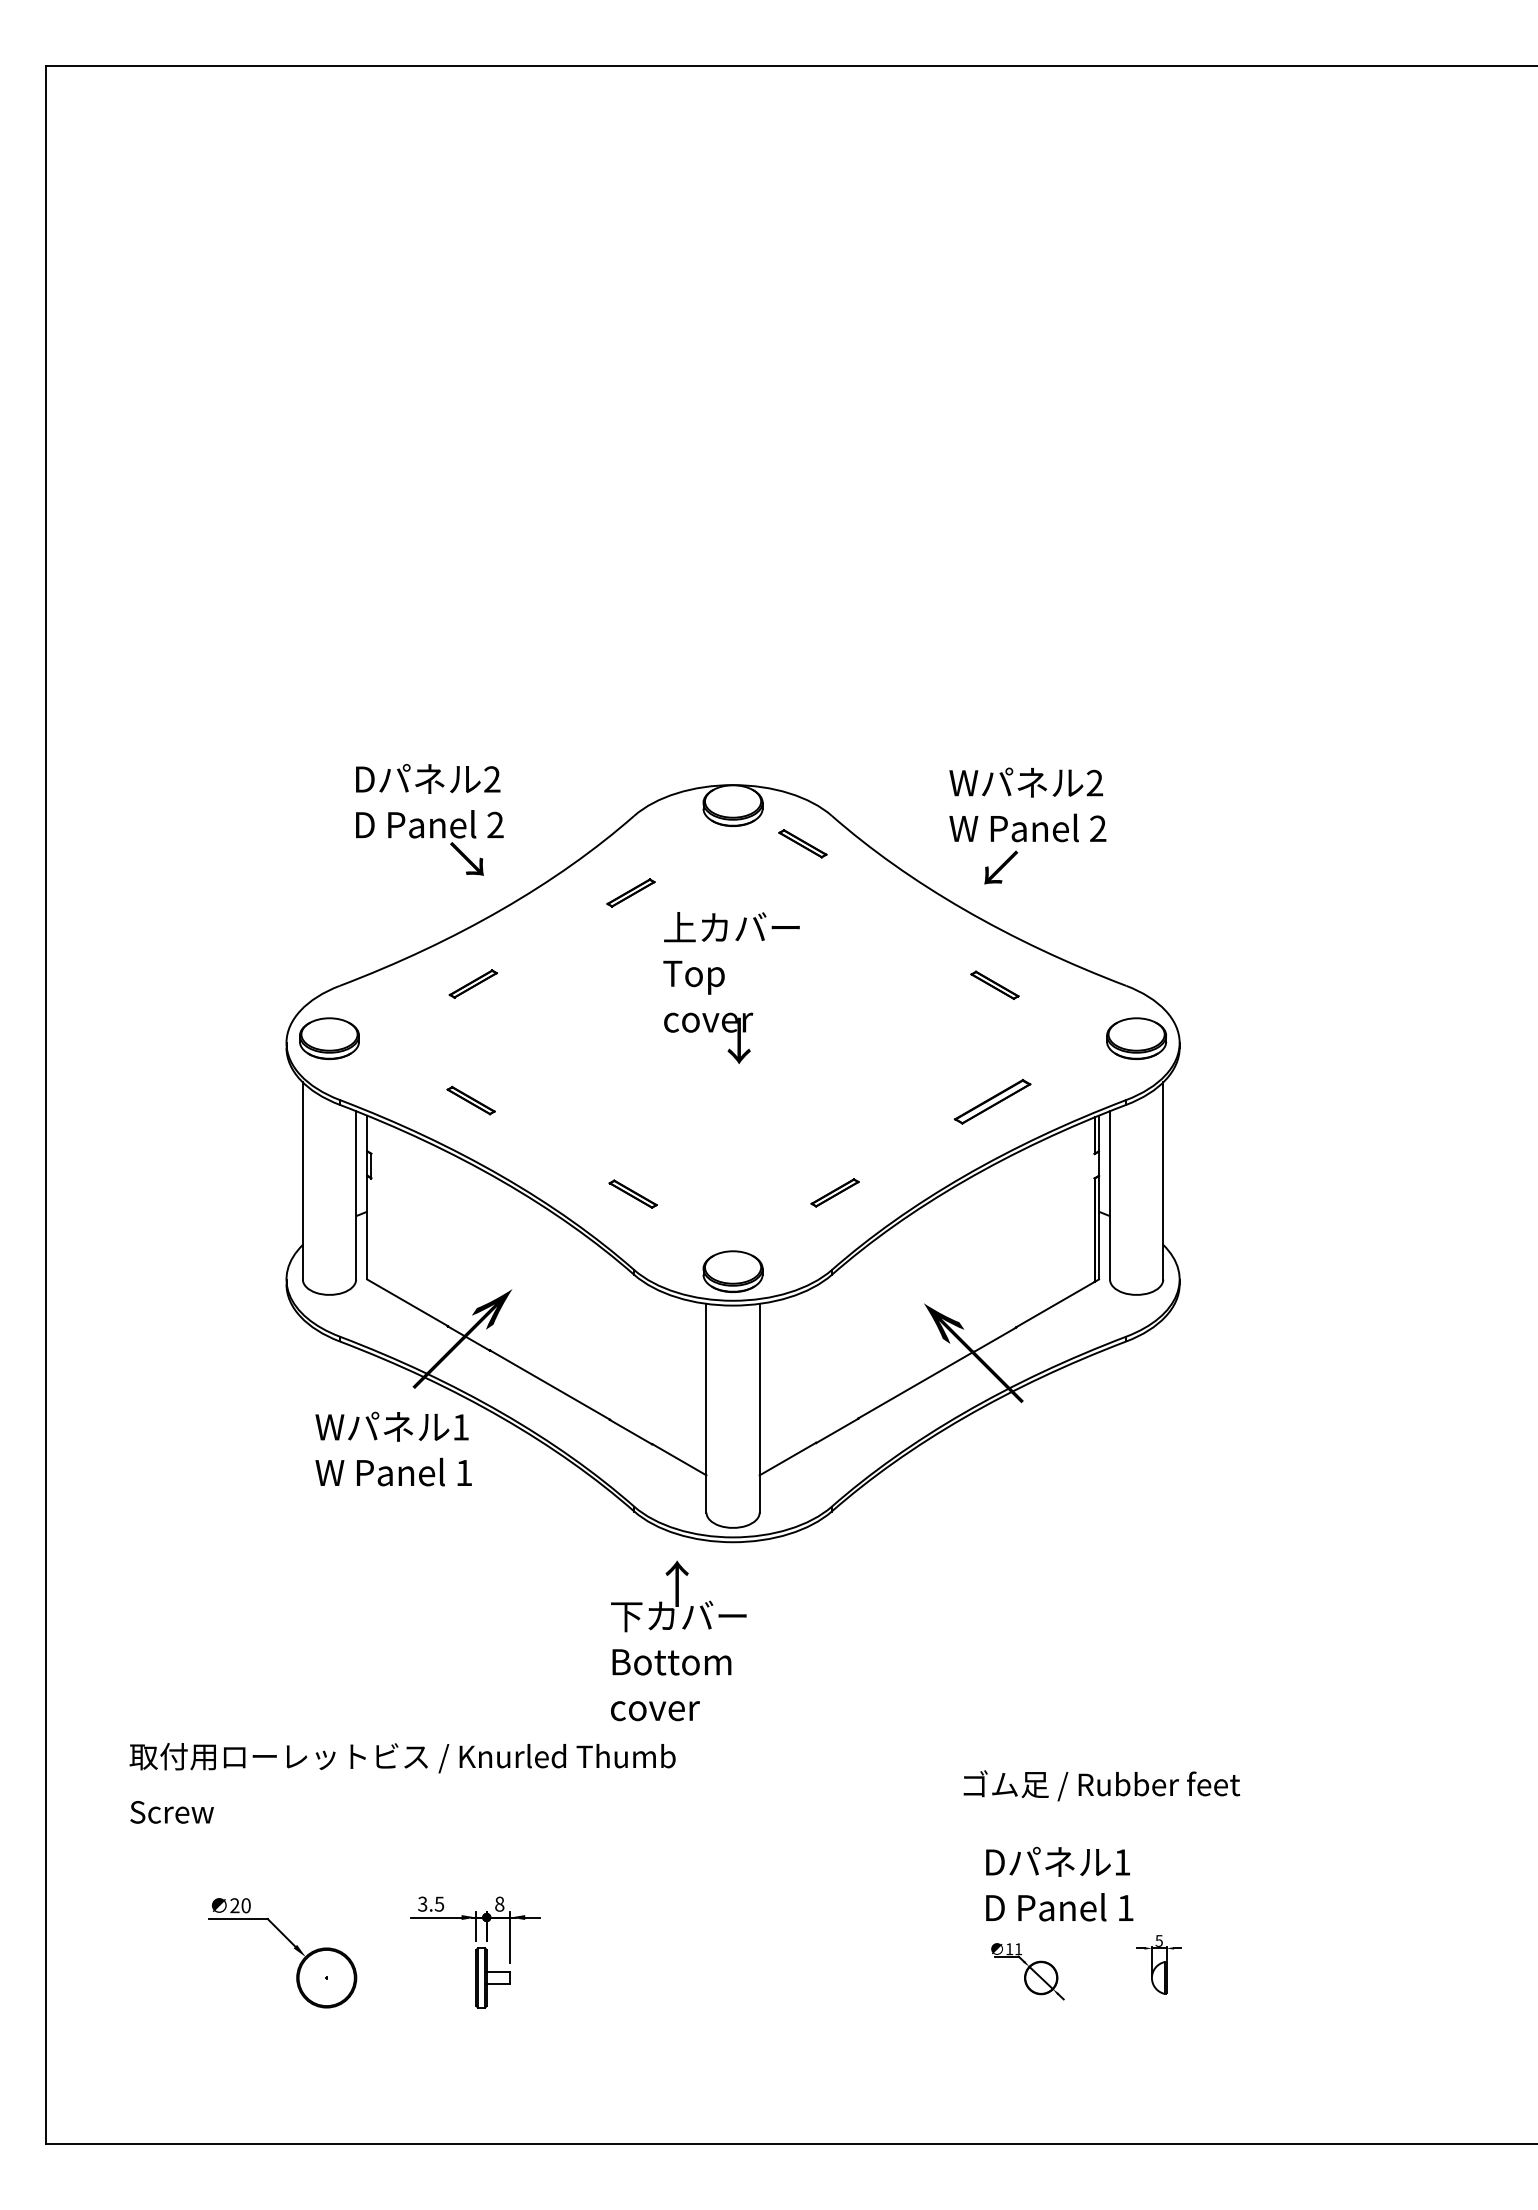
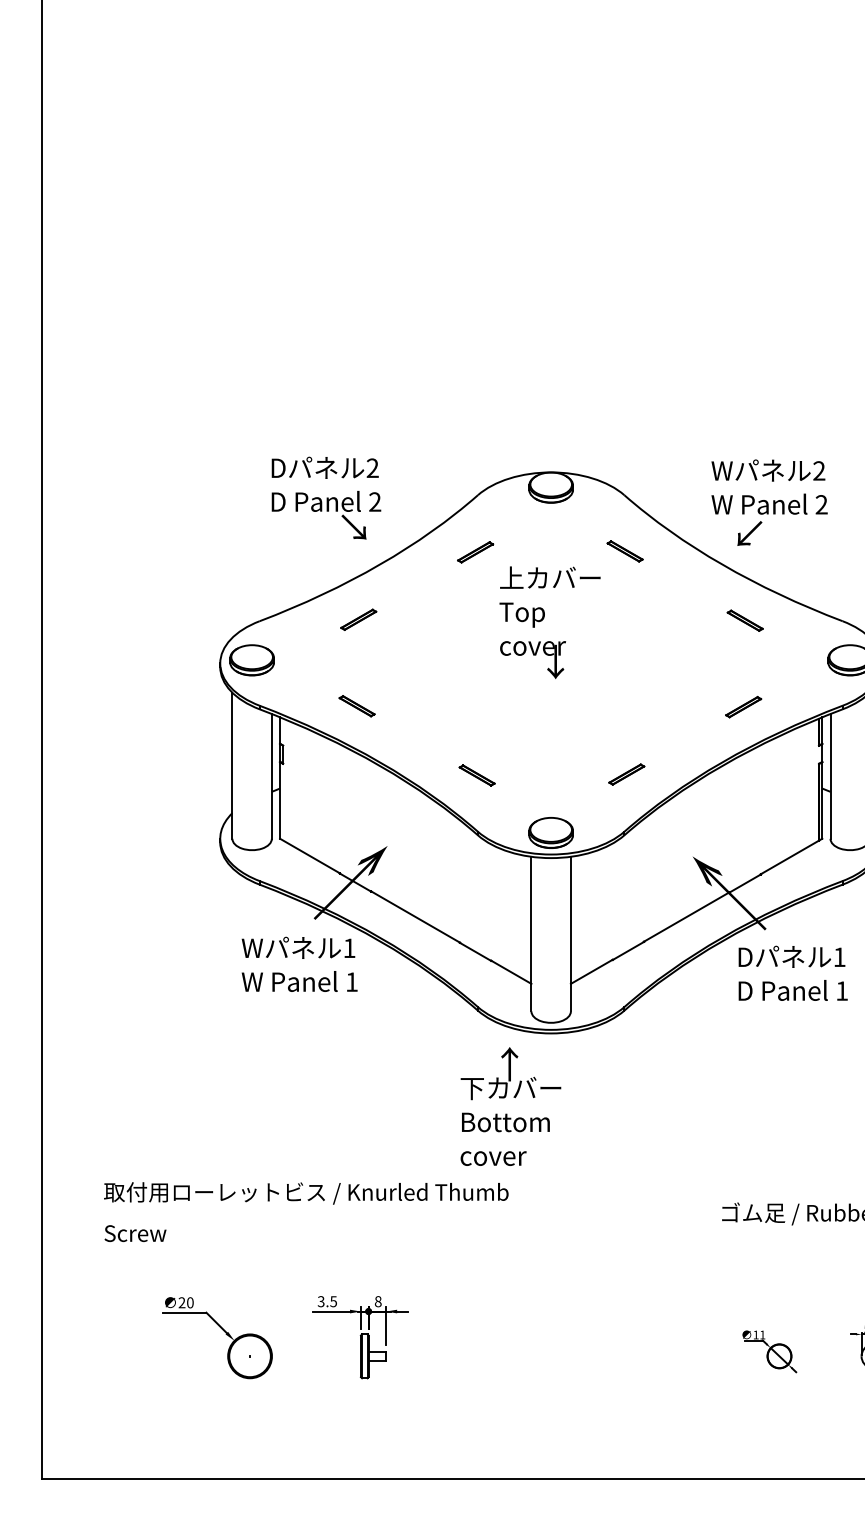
part: (802, 843) -> (624, 551), moved
part: (992, 1101) -> (743, 706), size x0.62
text: (1059, 1883) -> (793, 972), moved

